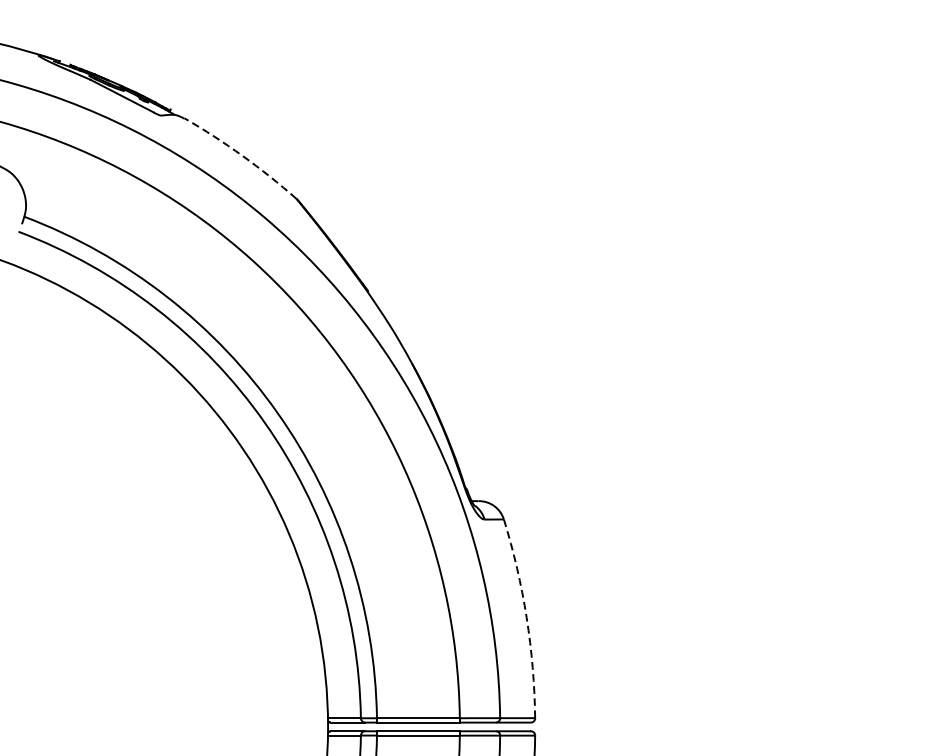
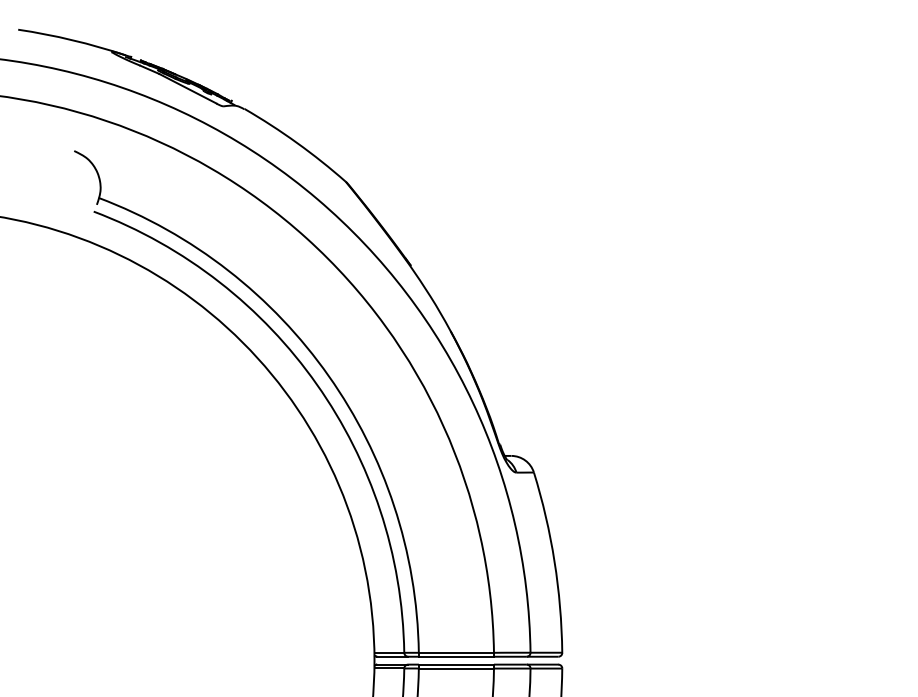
arc: (242, 155) -> (296, 142), dashed -> solid
arc: (526, 617) -> (554, 561), dashed -> solid

